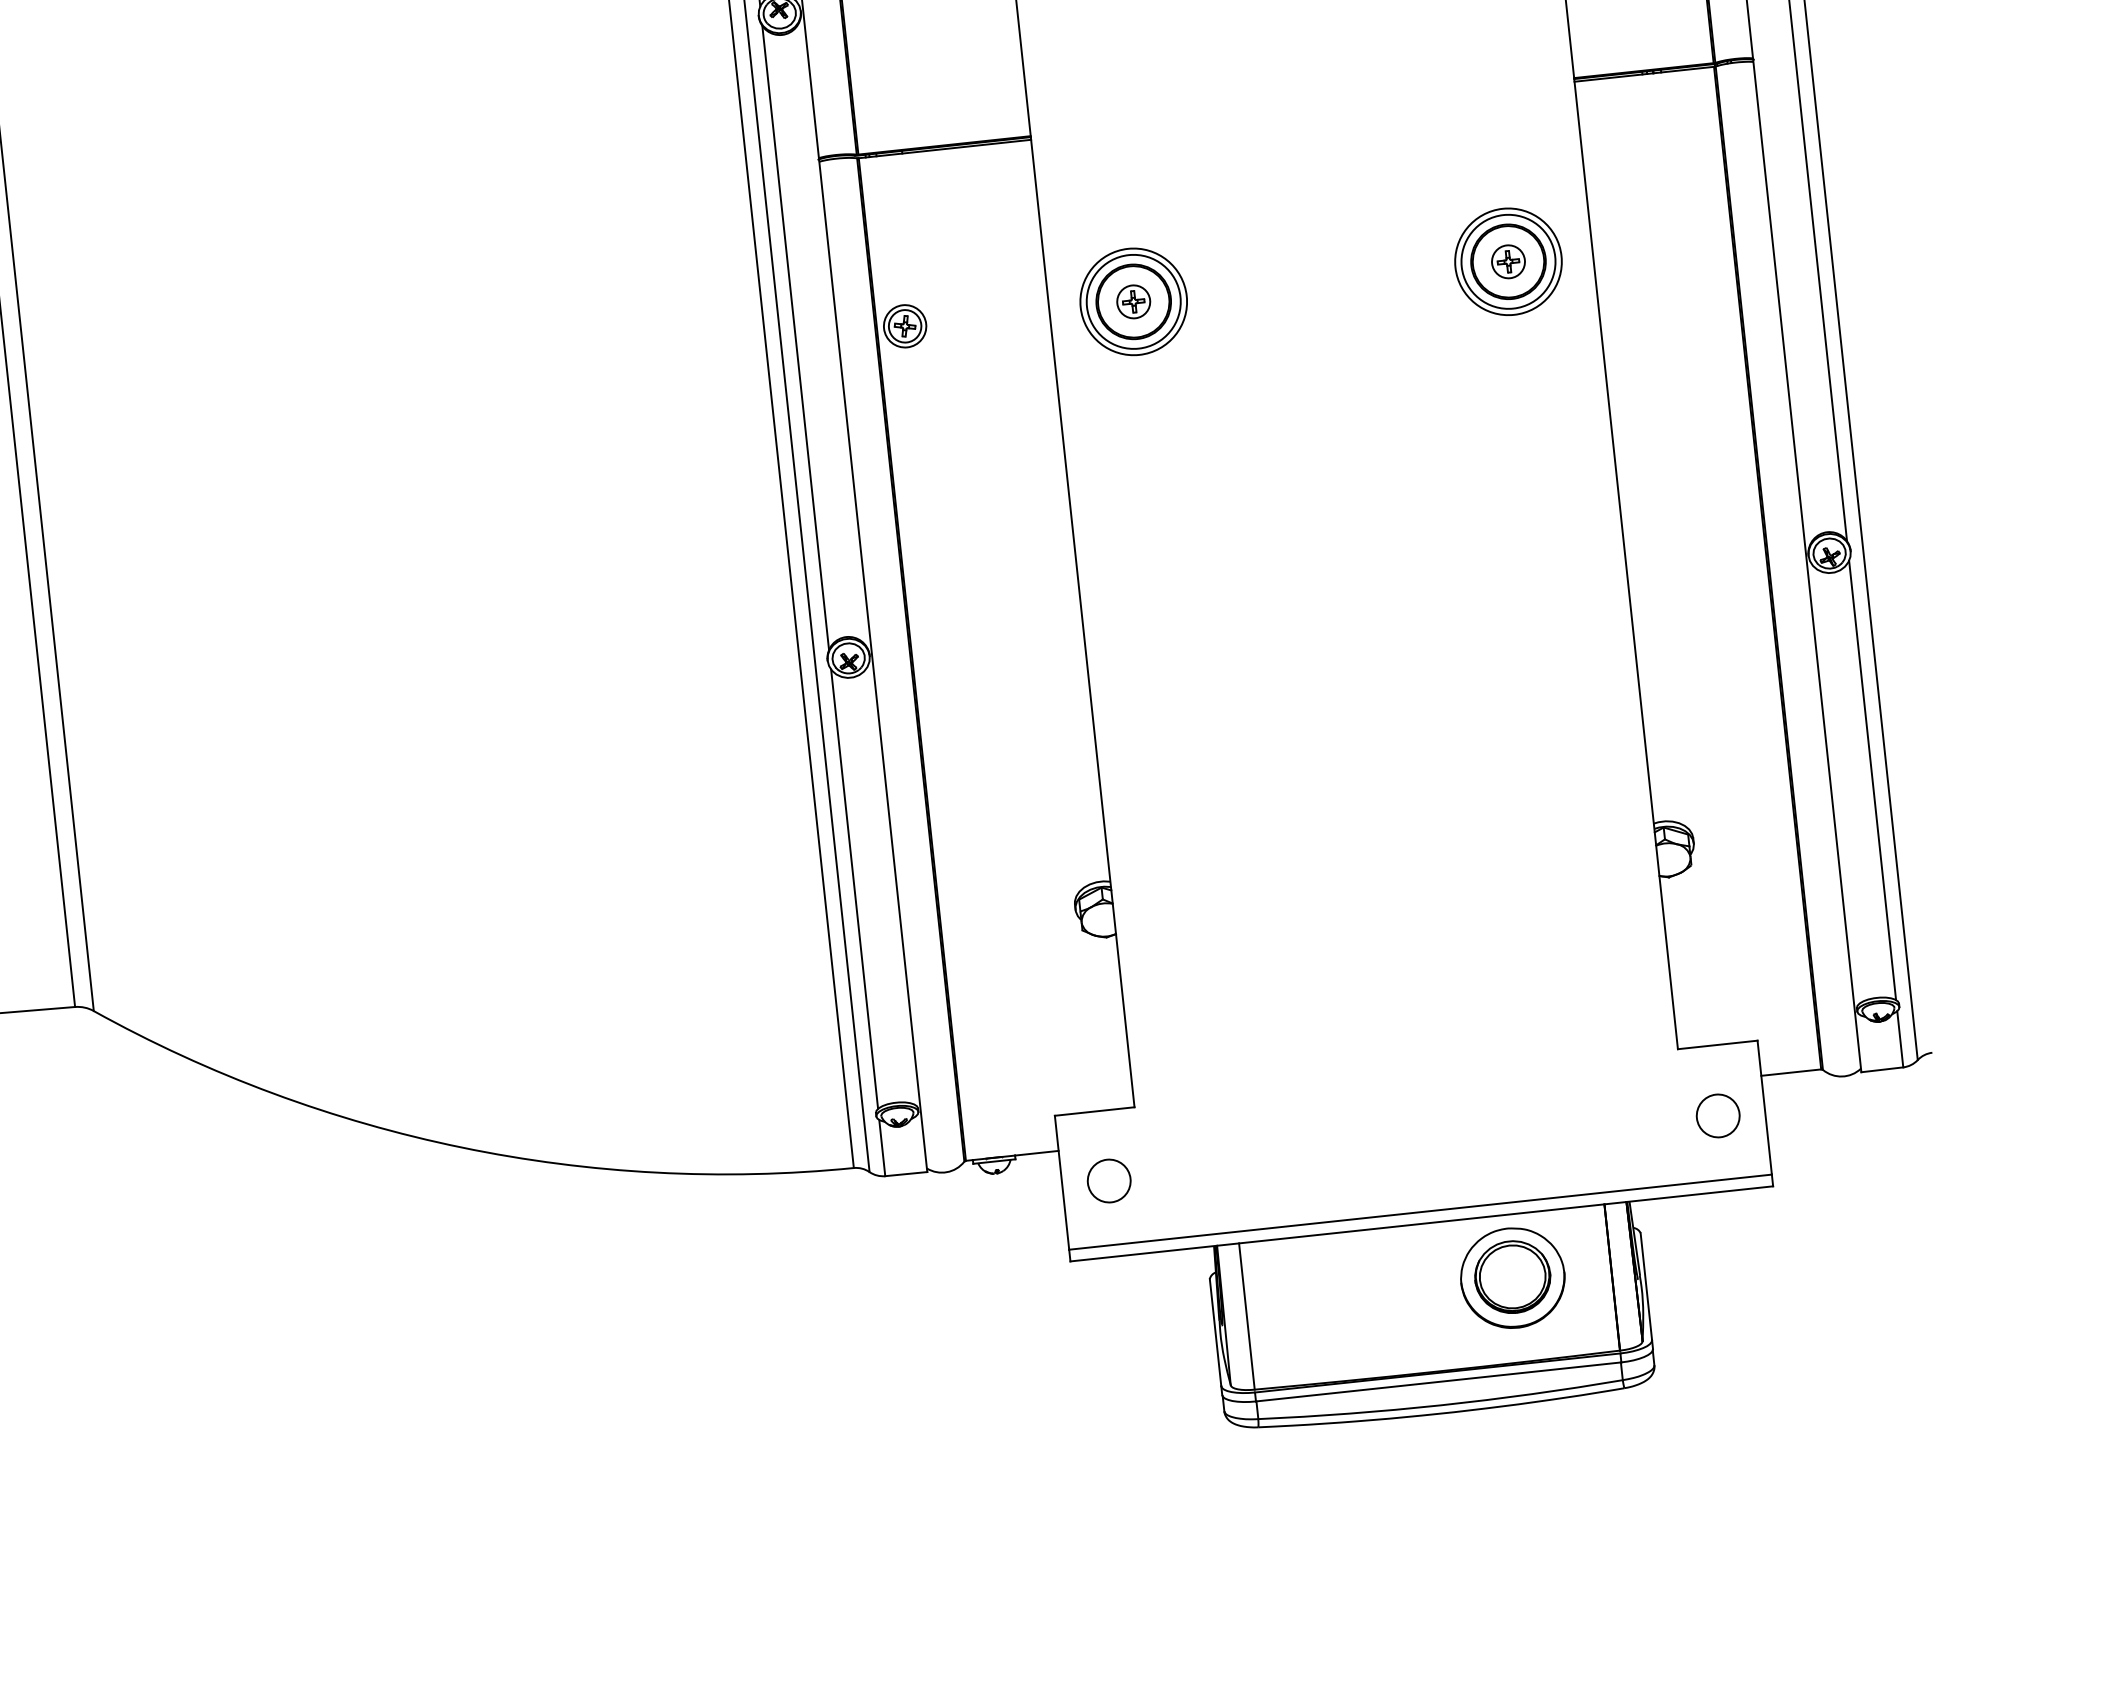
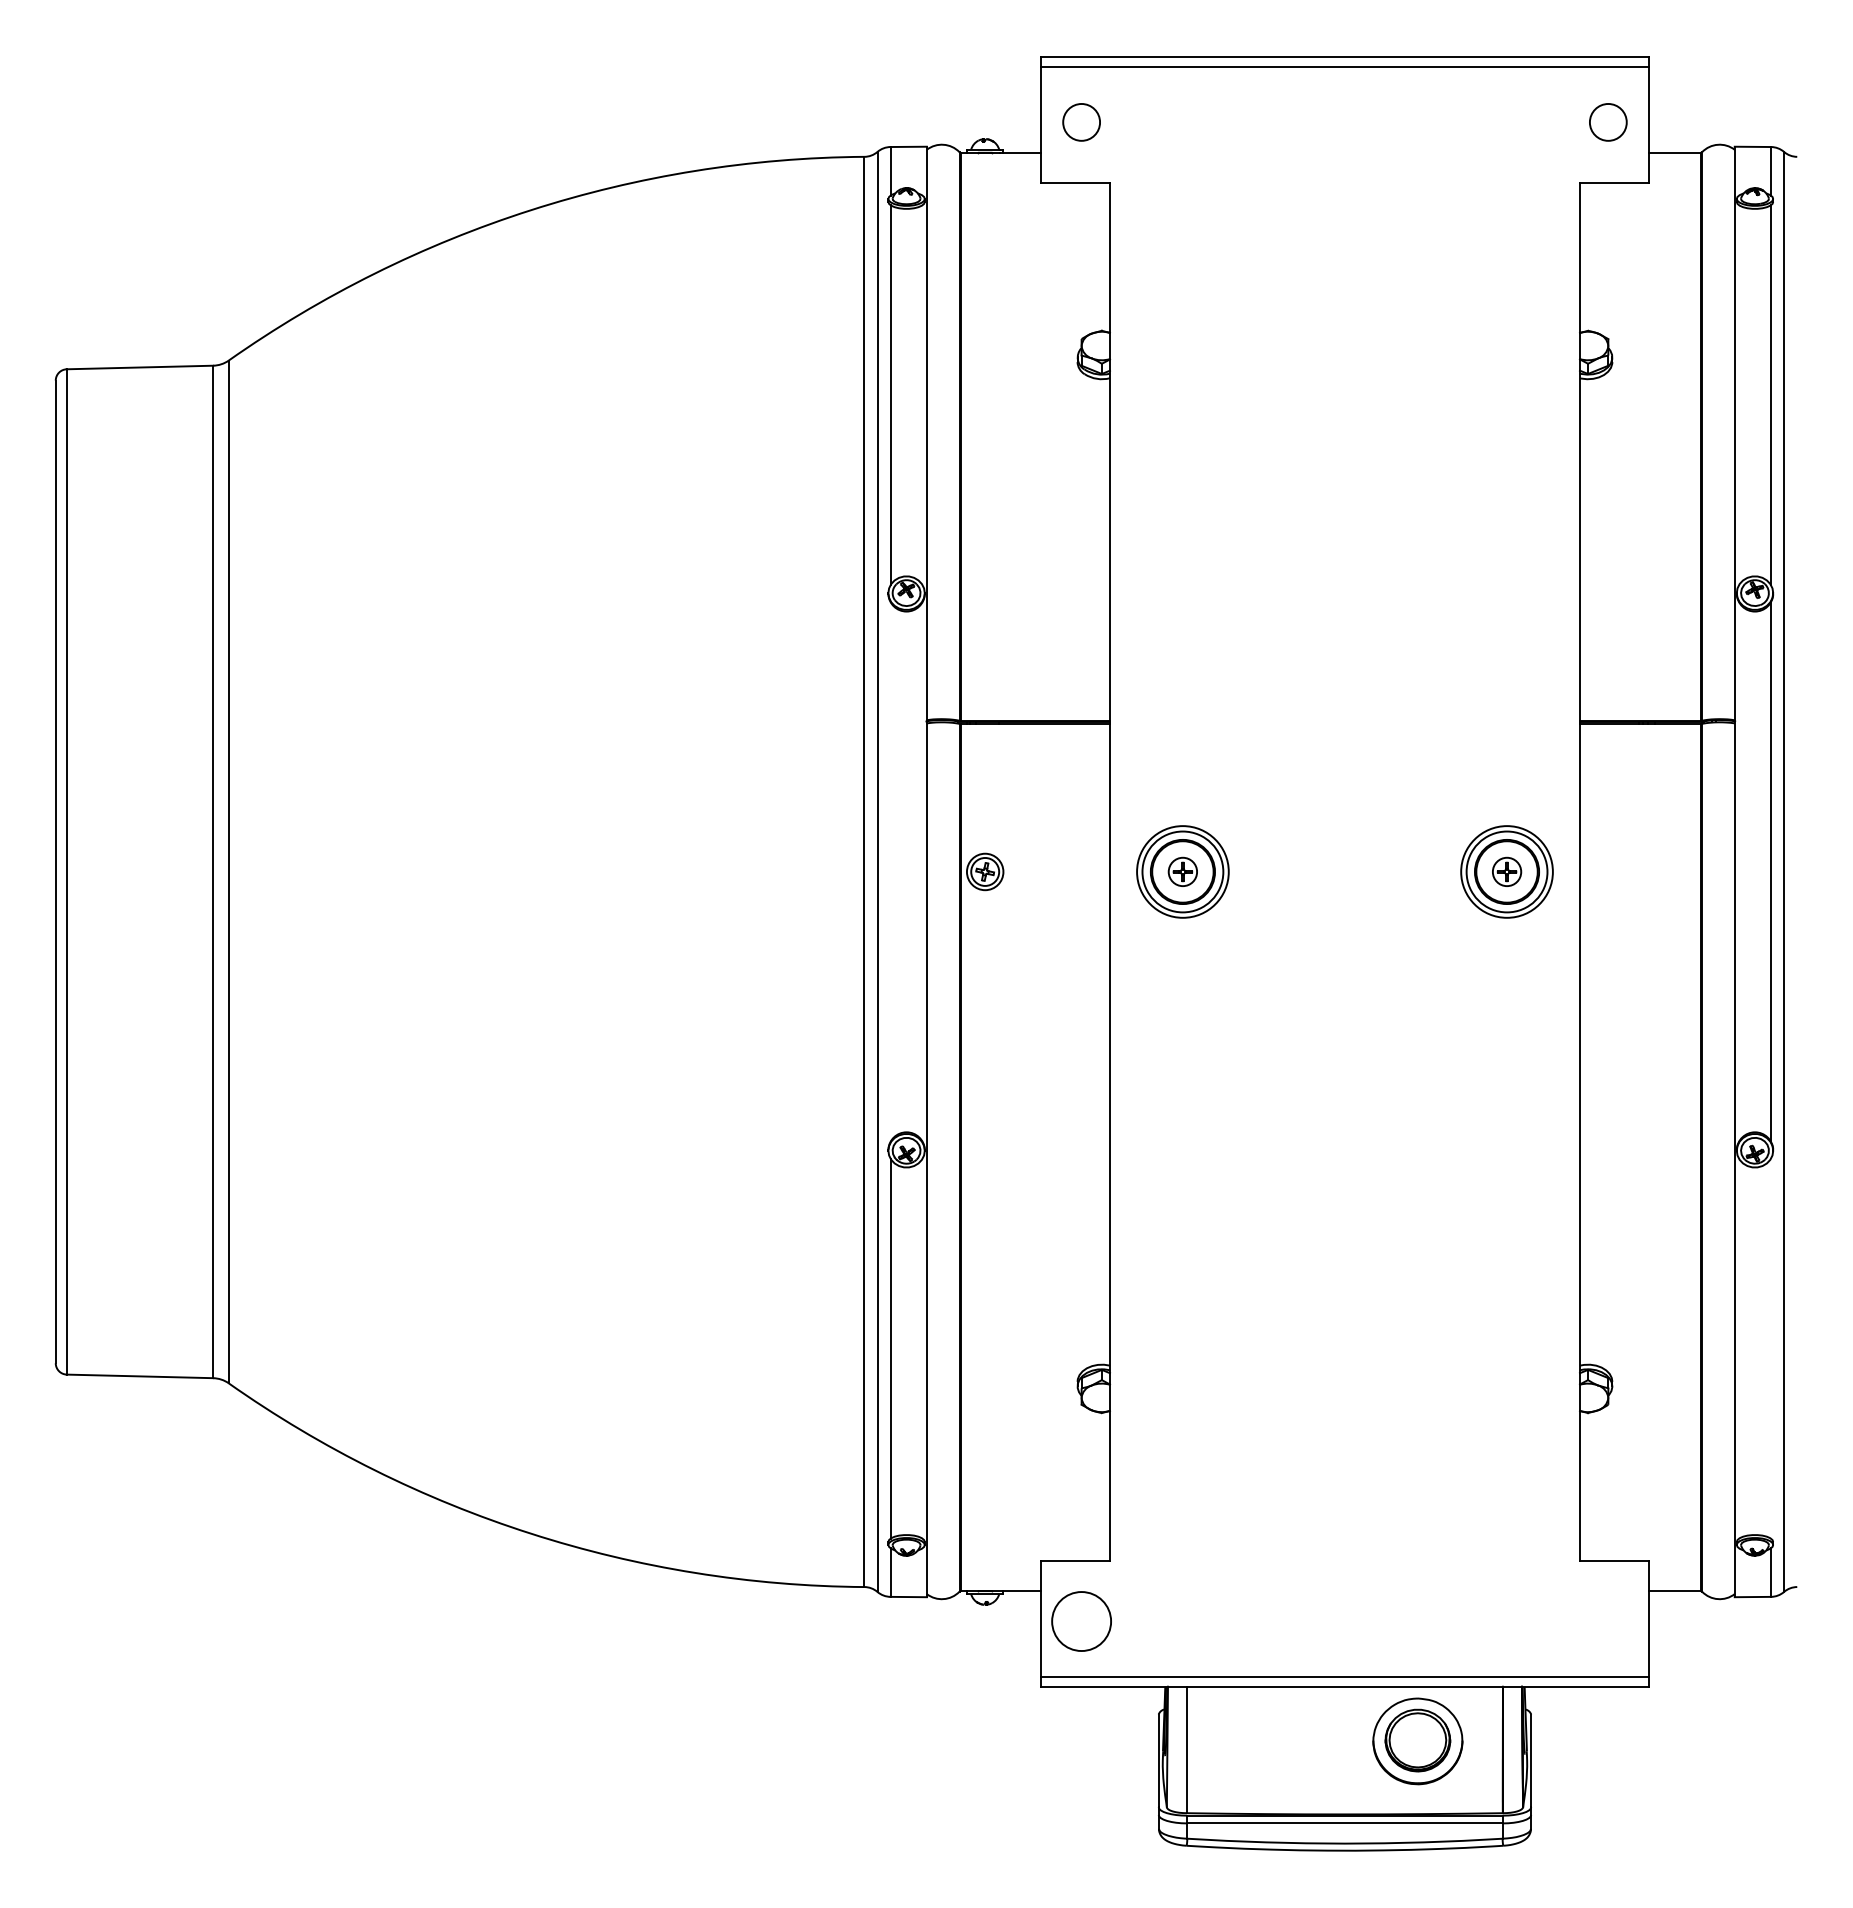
line: (795, 337) -> (890, 871), removed
line: (1873, 780) -> (1771, 1348), removed
circle: (1718, 1115) -> (1608, 1621), removed
circle: (1109, 1181) -> (1081, 1621), size x1.6

